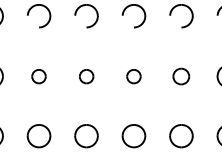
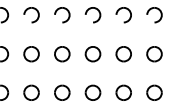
part: (38, 76) -> (31, 54), size x1.67
part: (86, 76) -> (62, 54), size x1.67
part: (133, 76) -> (92, 54), size x1.67
part: (181, 76) -> (123, 54), size x1.43

